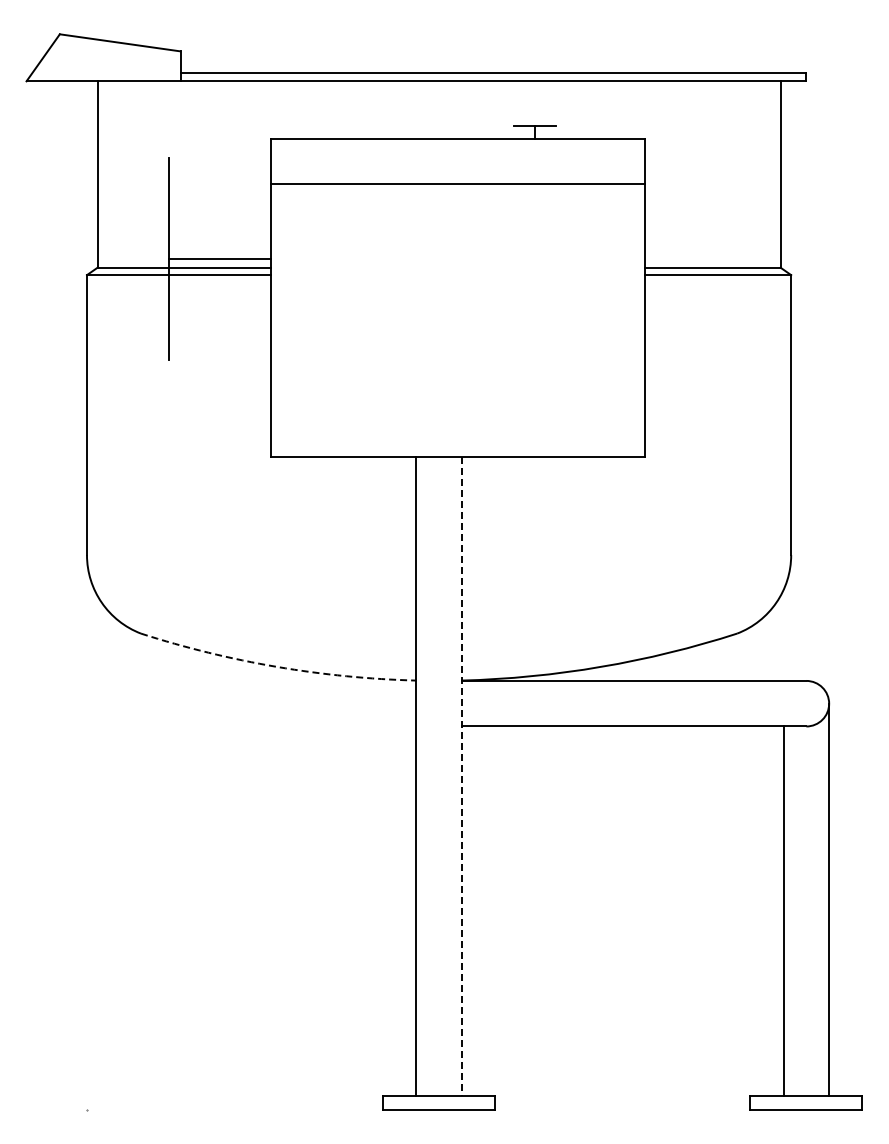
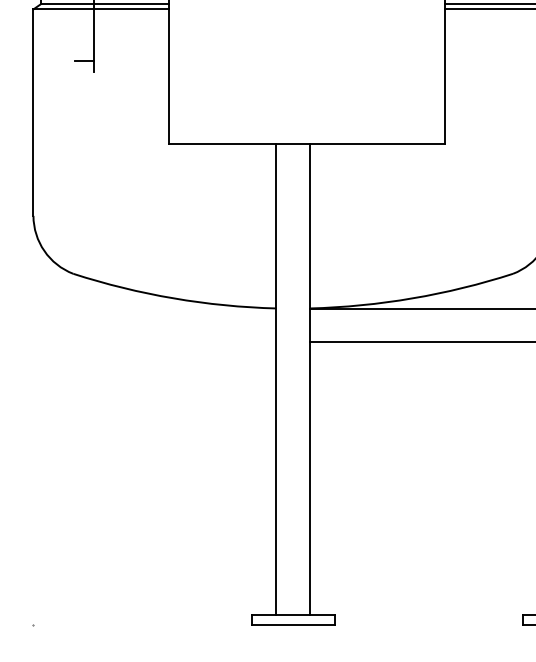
line: (155, 345) -> (84, 61), added
arc: (276, 666) -> (173, 298), dashed -> solid
line: (461, 777) -> (309, 379), dashed -> solid

